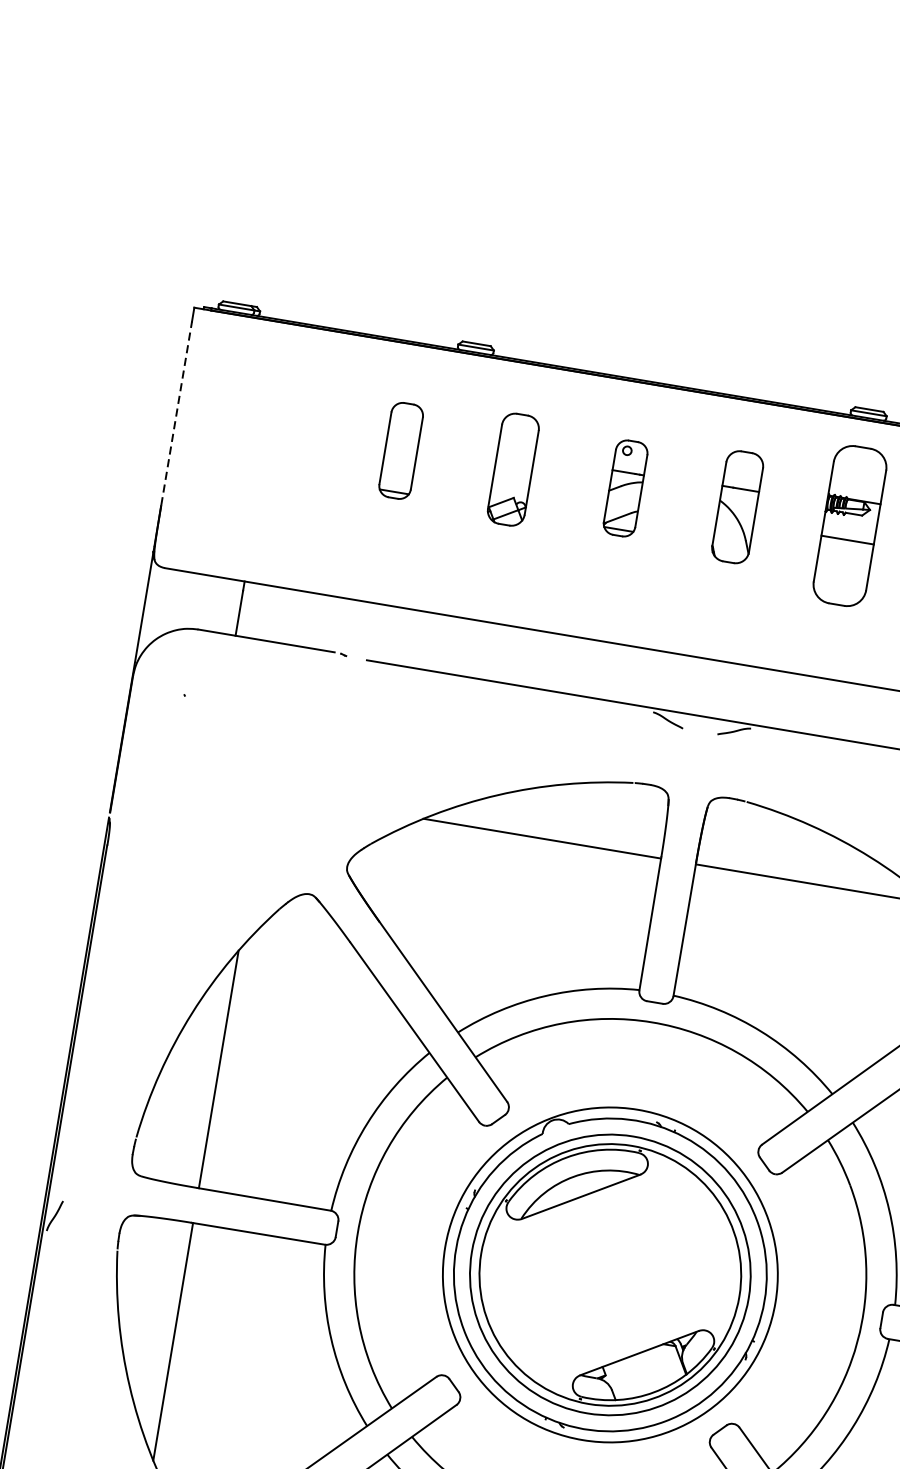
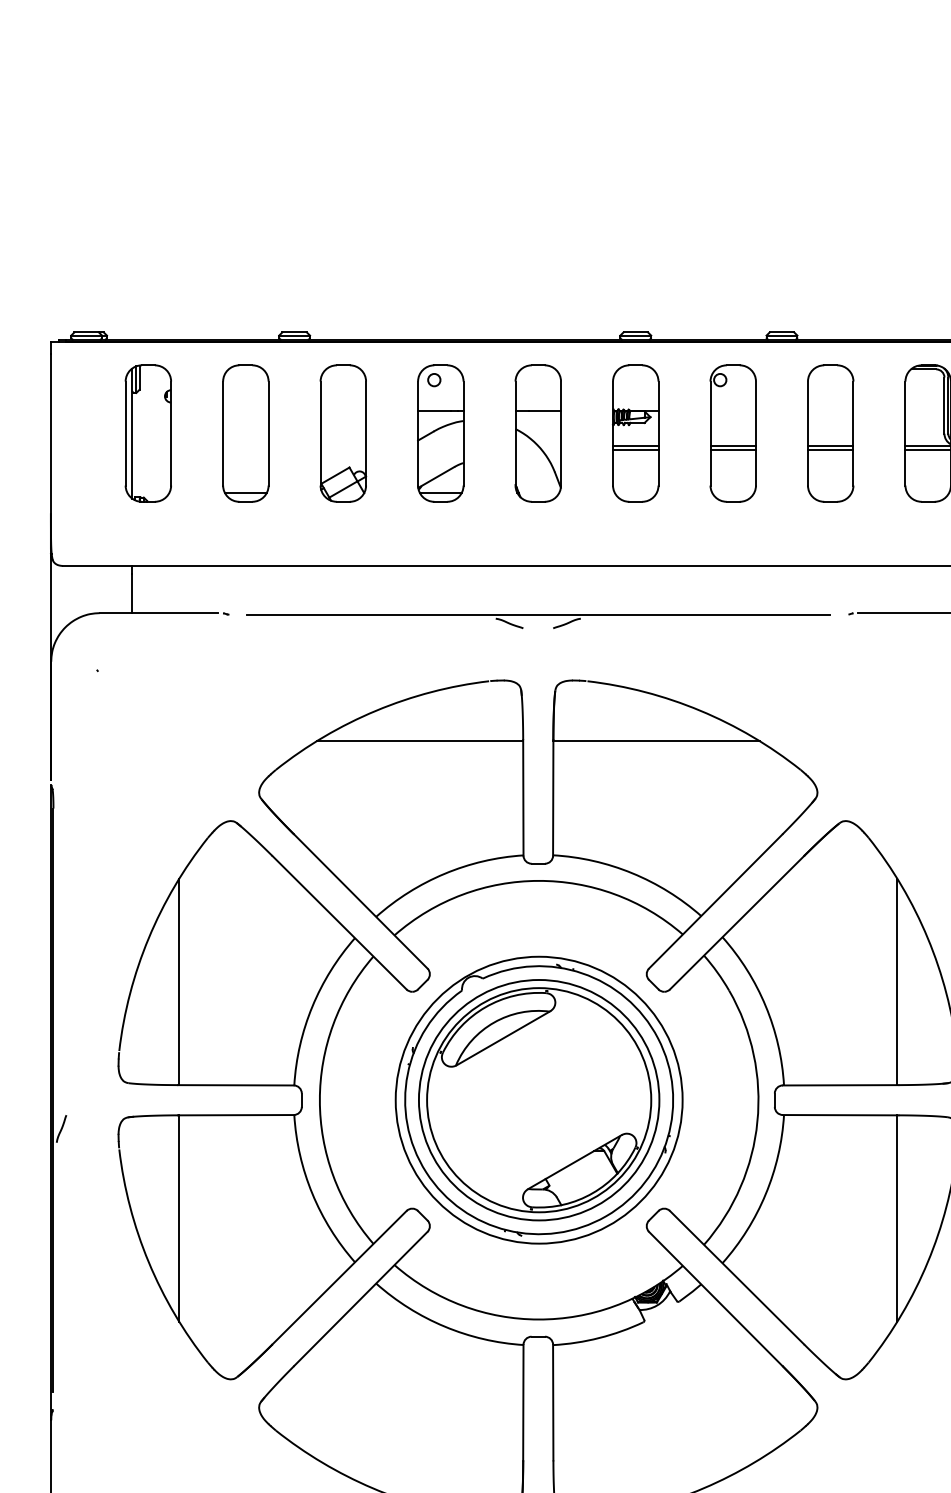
line: (176, 413) -> (50, 433), dashed -> solid
part: (287, 431) -> (147, 433), added
part: (400, 450) -> (245, 433), size x1.67
part: (513, 469) -> (343, 433), size x1.43
part: (625, 488) -> (440, 433), size x1.67
part: (736, 507) -> (537, 433), size x1.43
line: (846, 544) -> (635, 449), added

